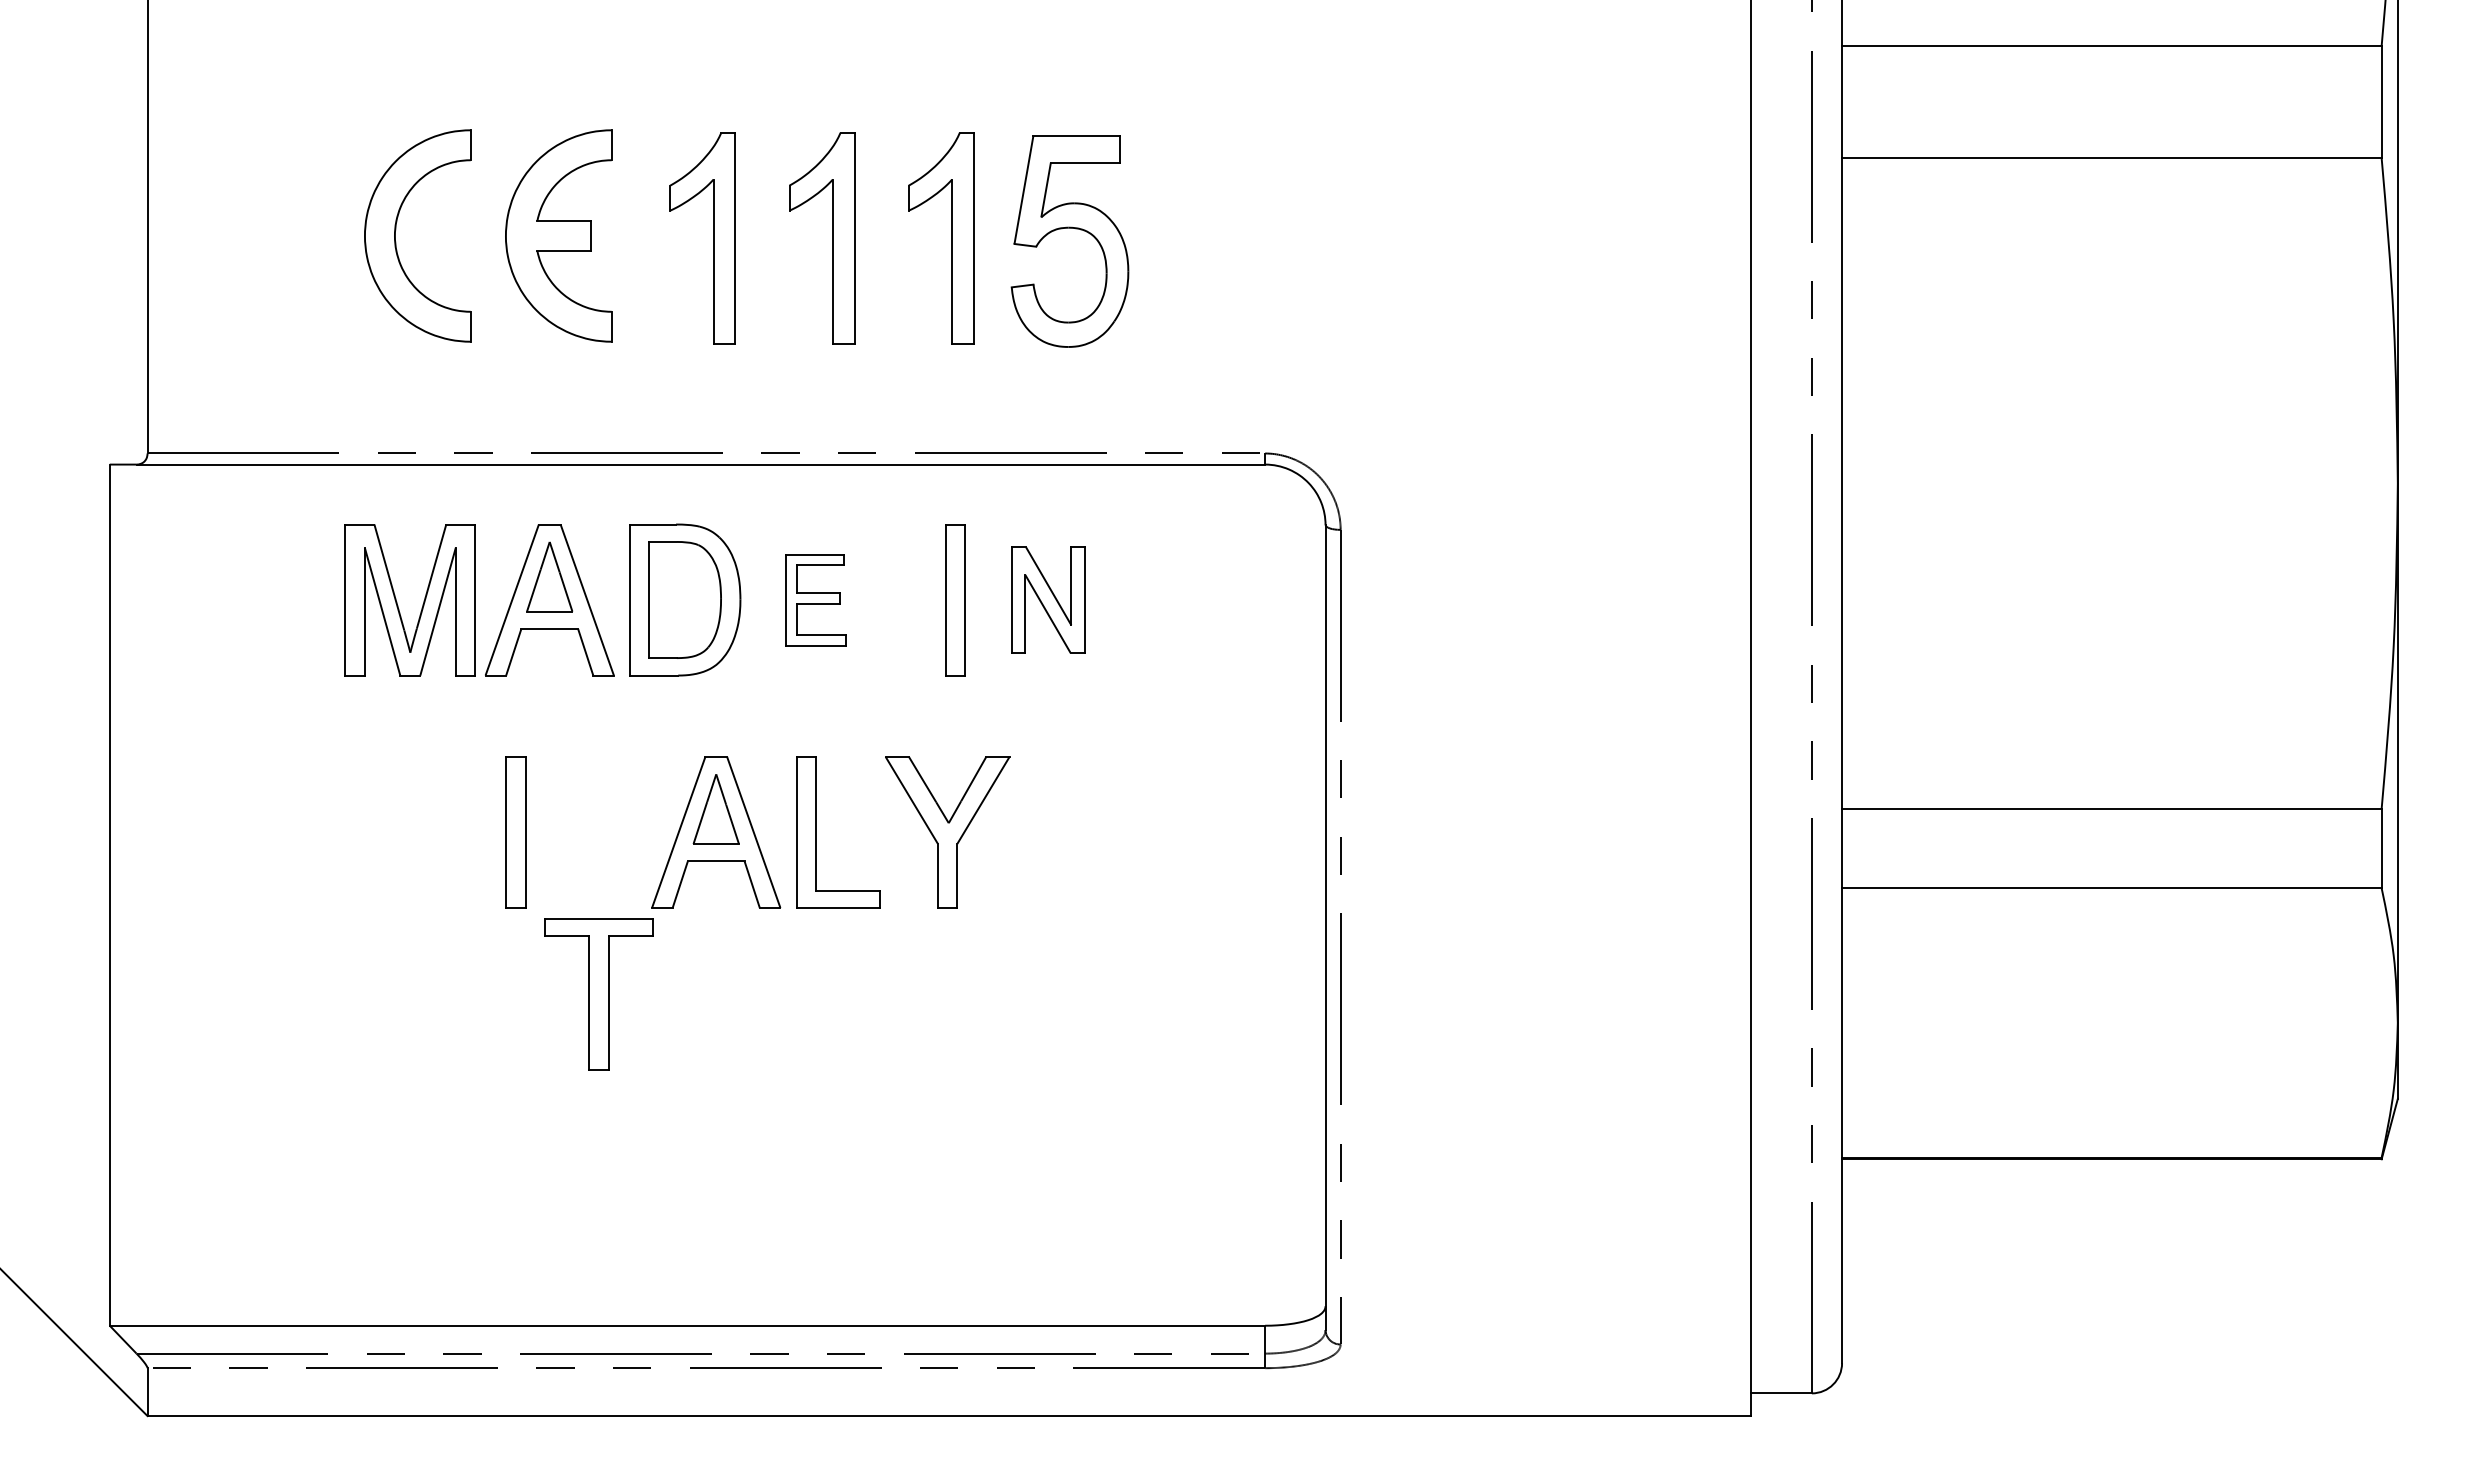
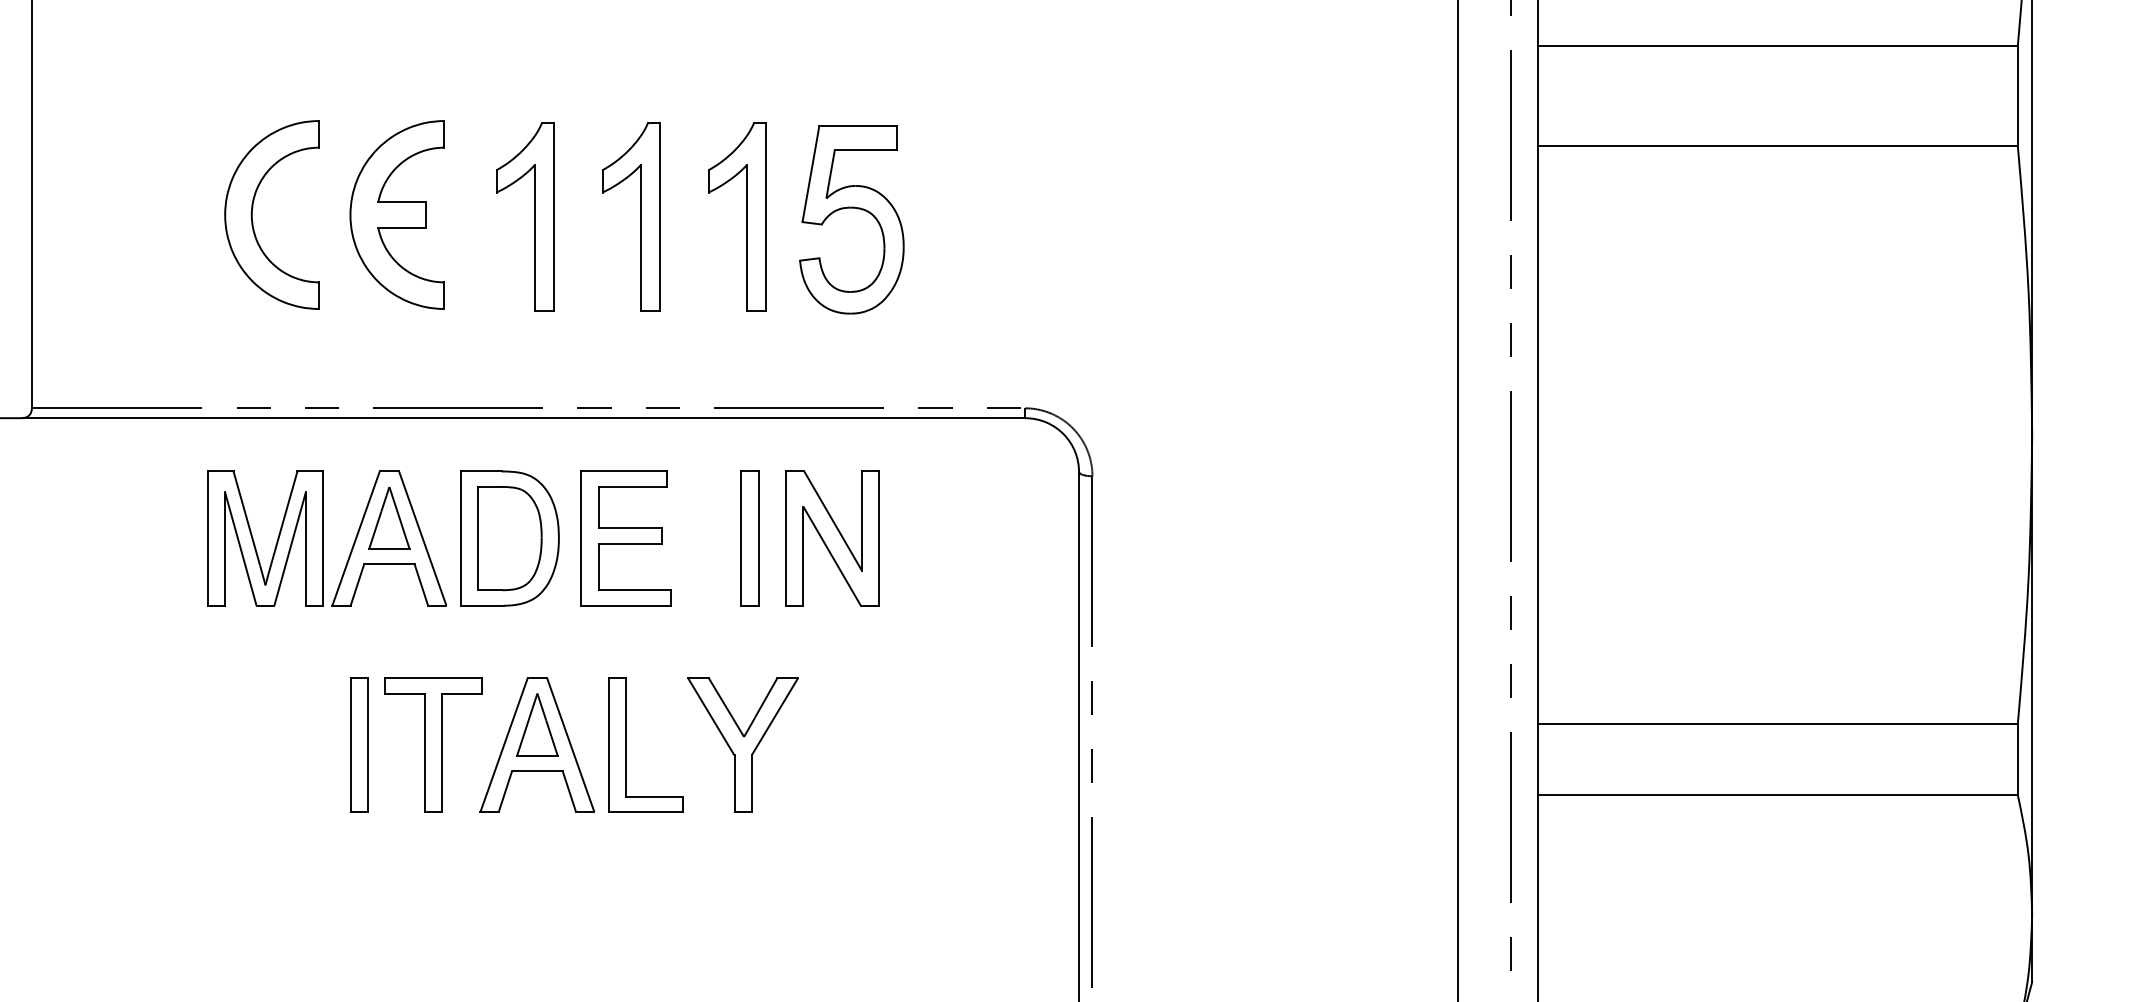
part: (815, 600) -> (625, 539), size x1.67
part: (1048, 600) -> (832, 539), size x1.43
part: (598, 994) -> (432, 745), moved

